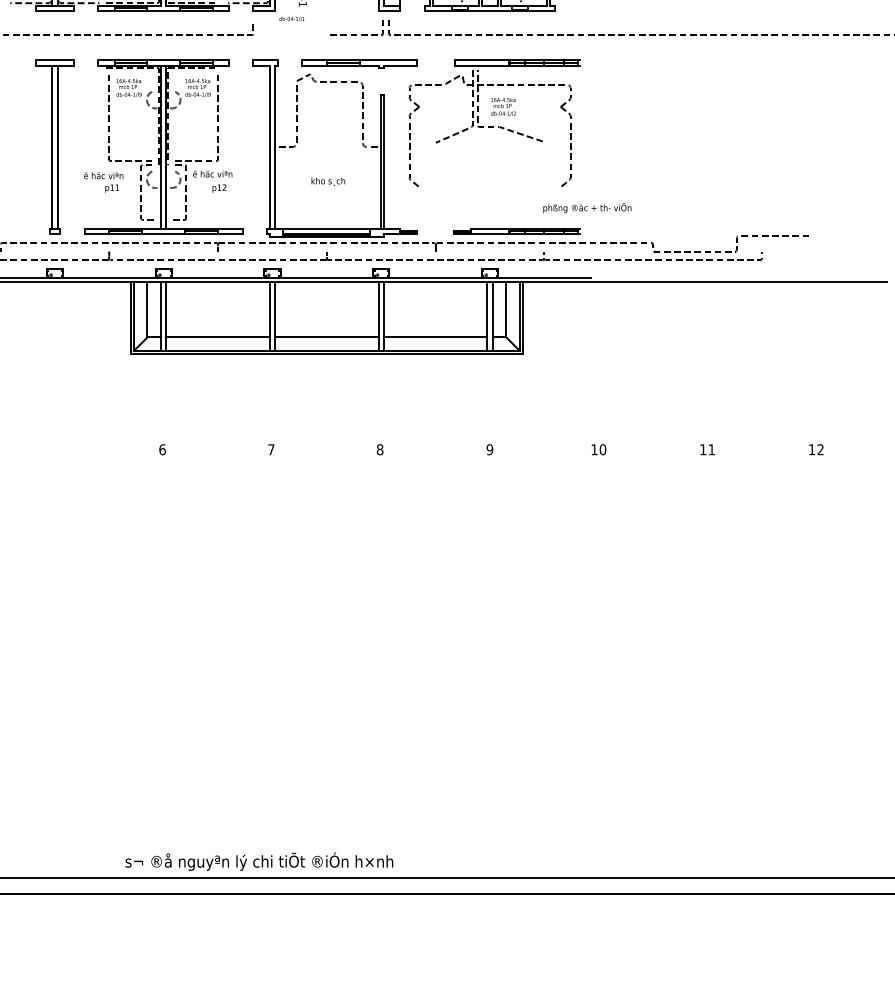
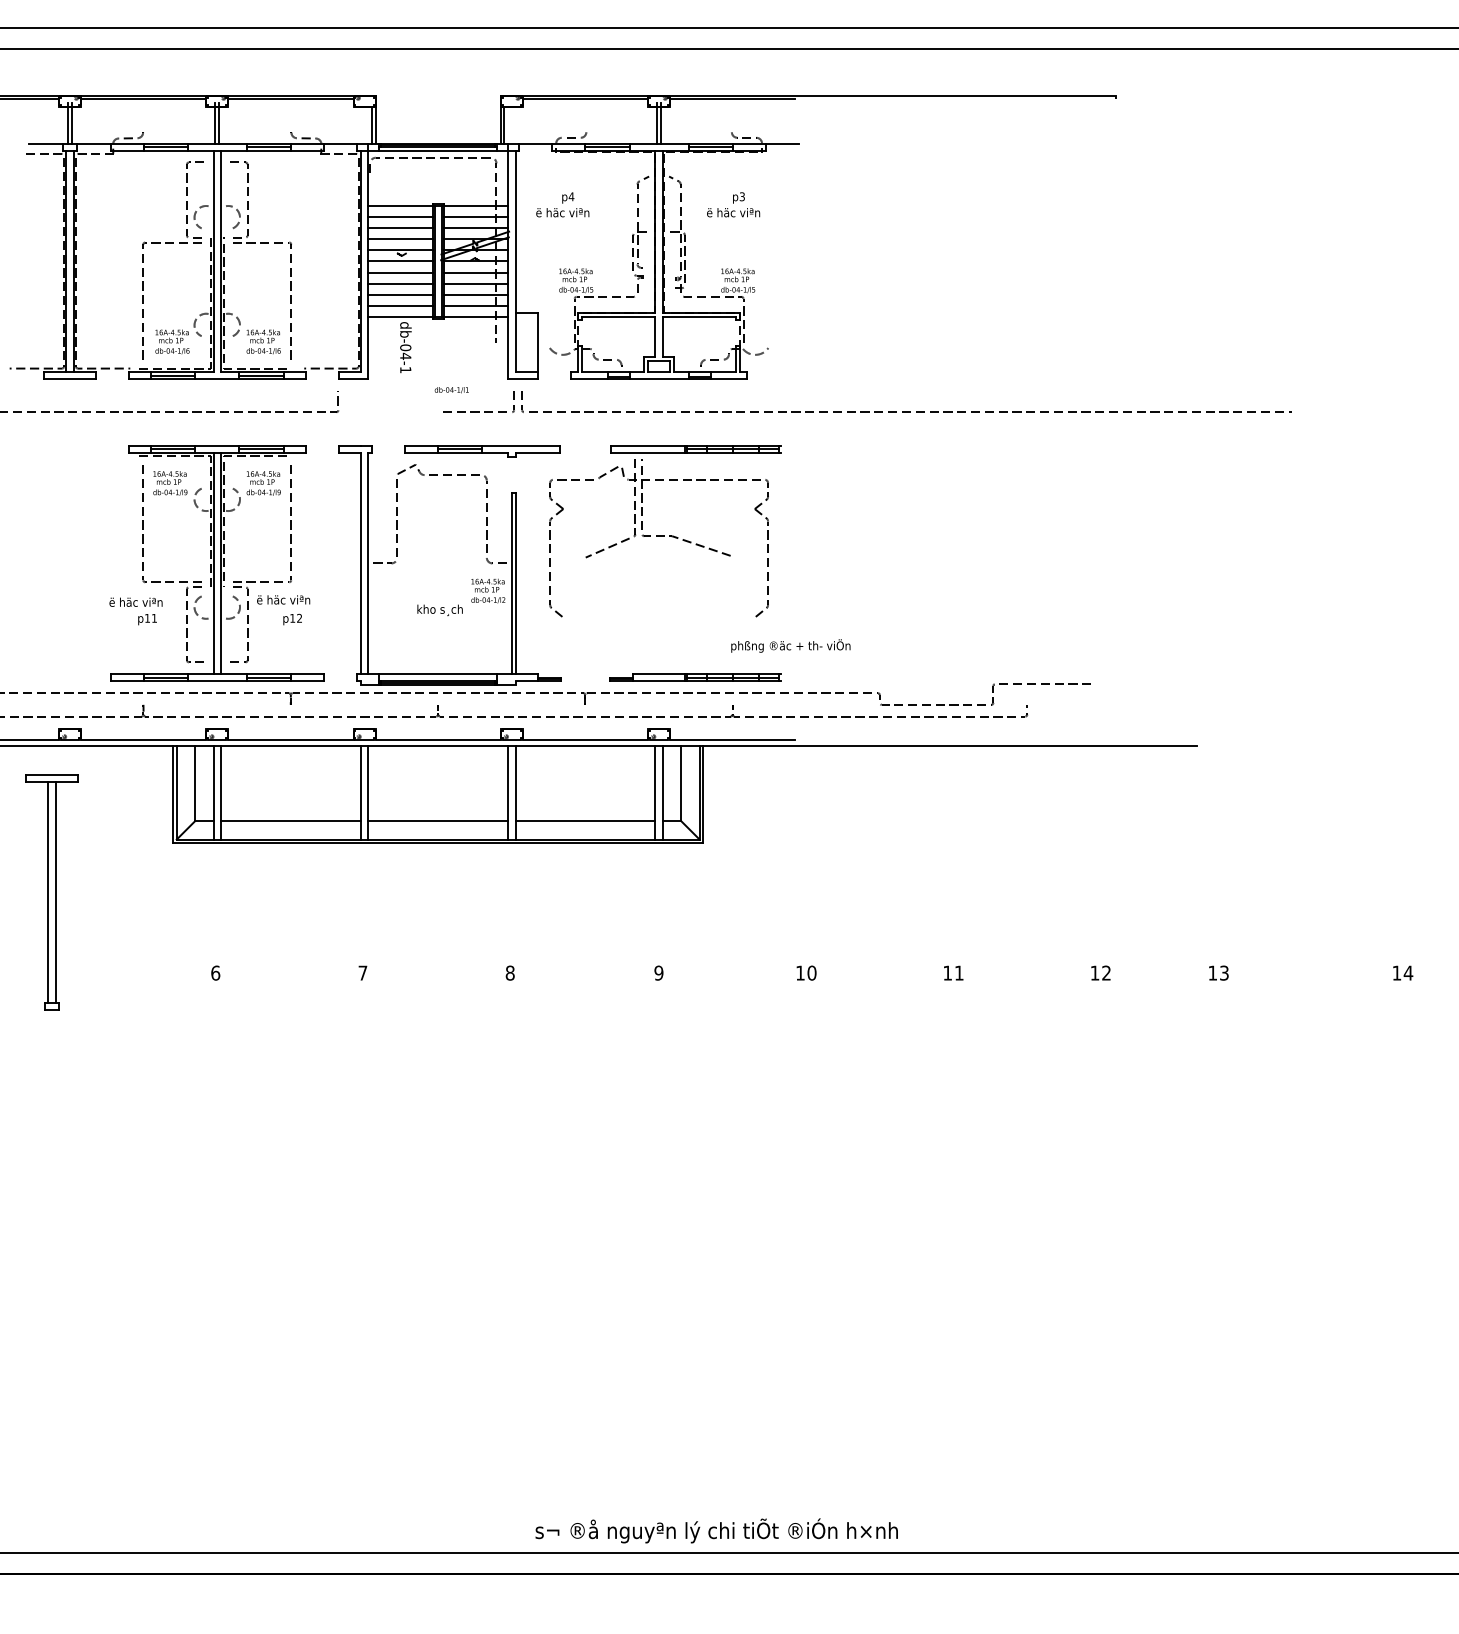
text: (291, 19) -> (451, 390), moved
text: (503, 106) -> (488, 590), moved
part: (54, 147) -> (51, 892), moved
text: (259, 861) -> (716, 1530), moved

